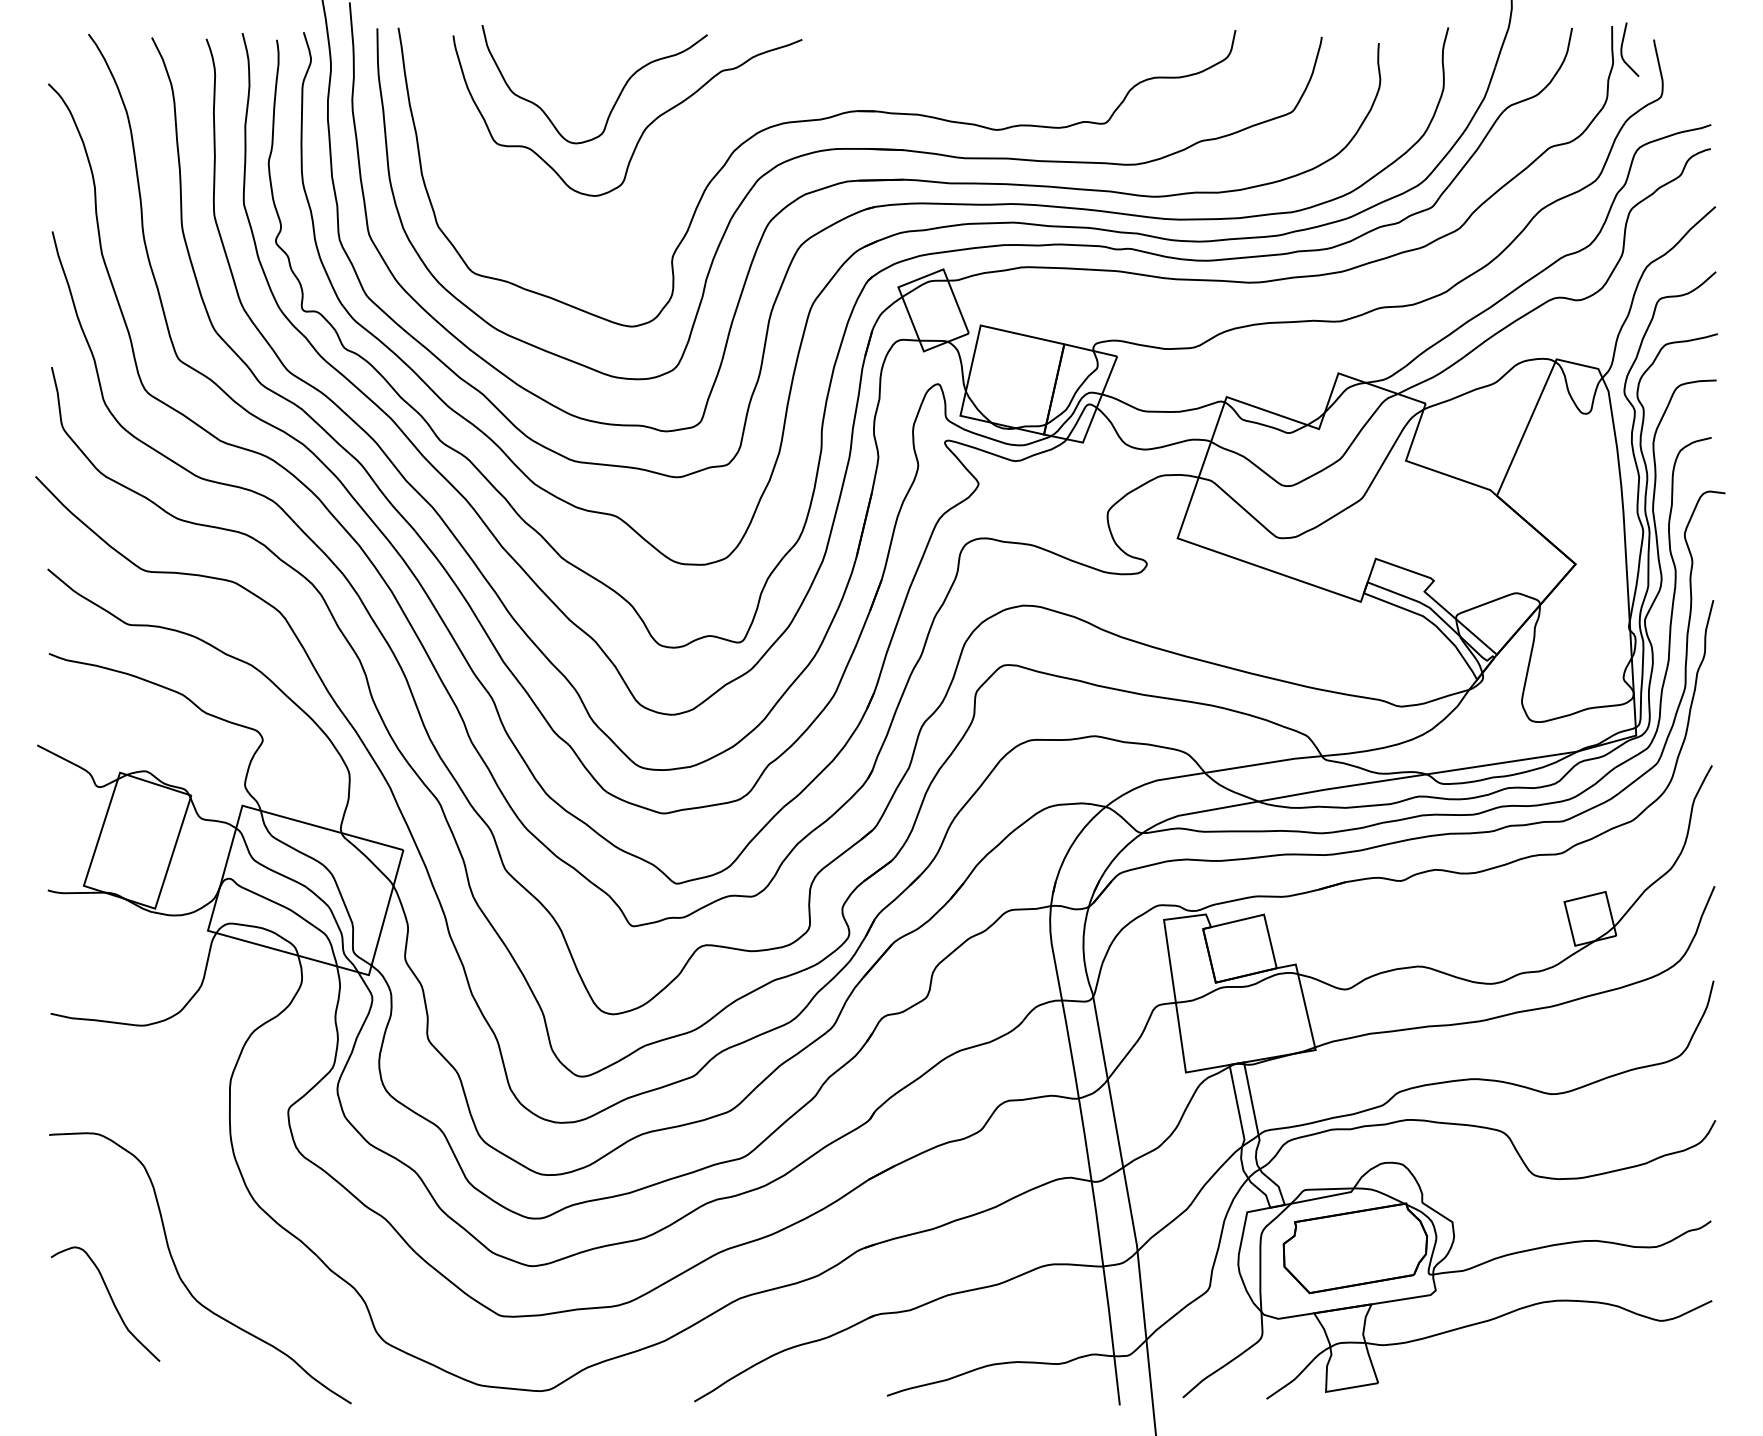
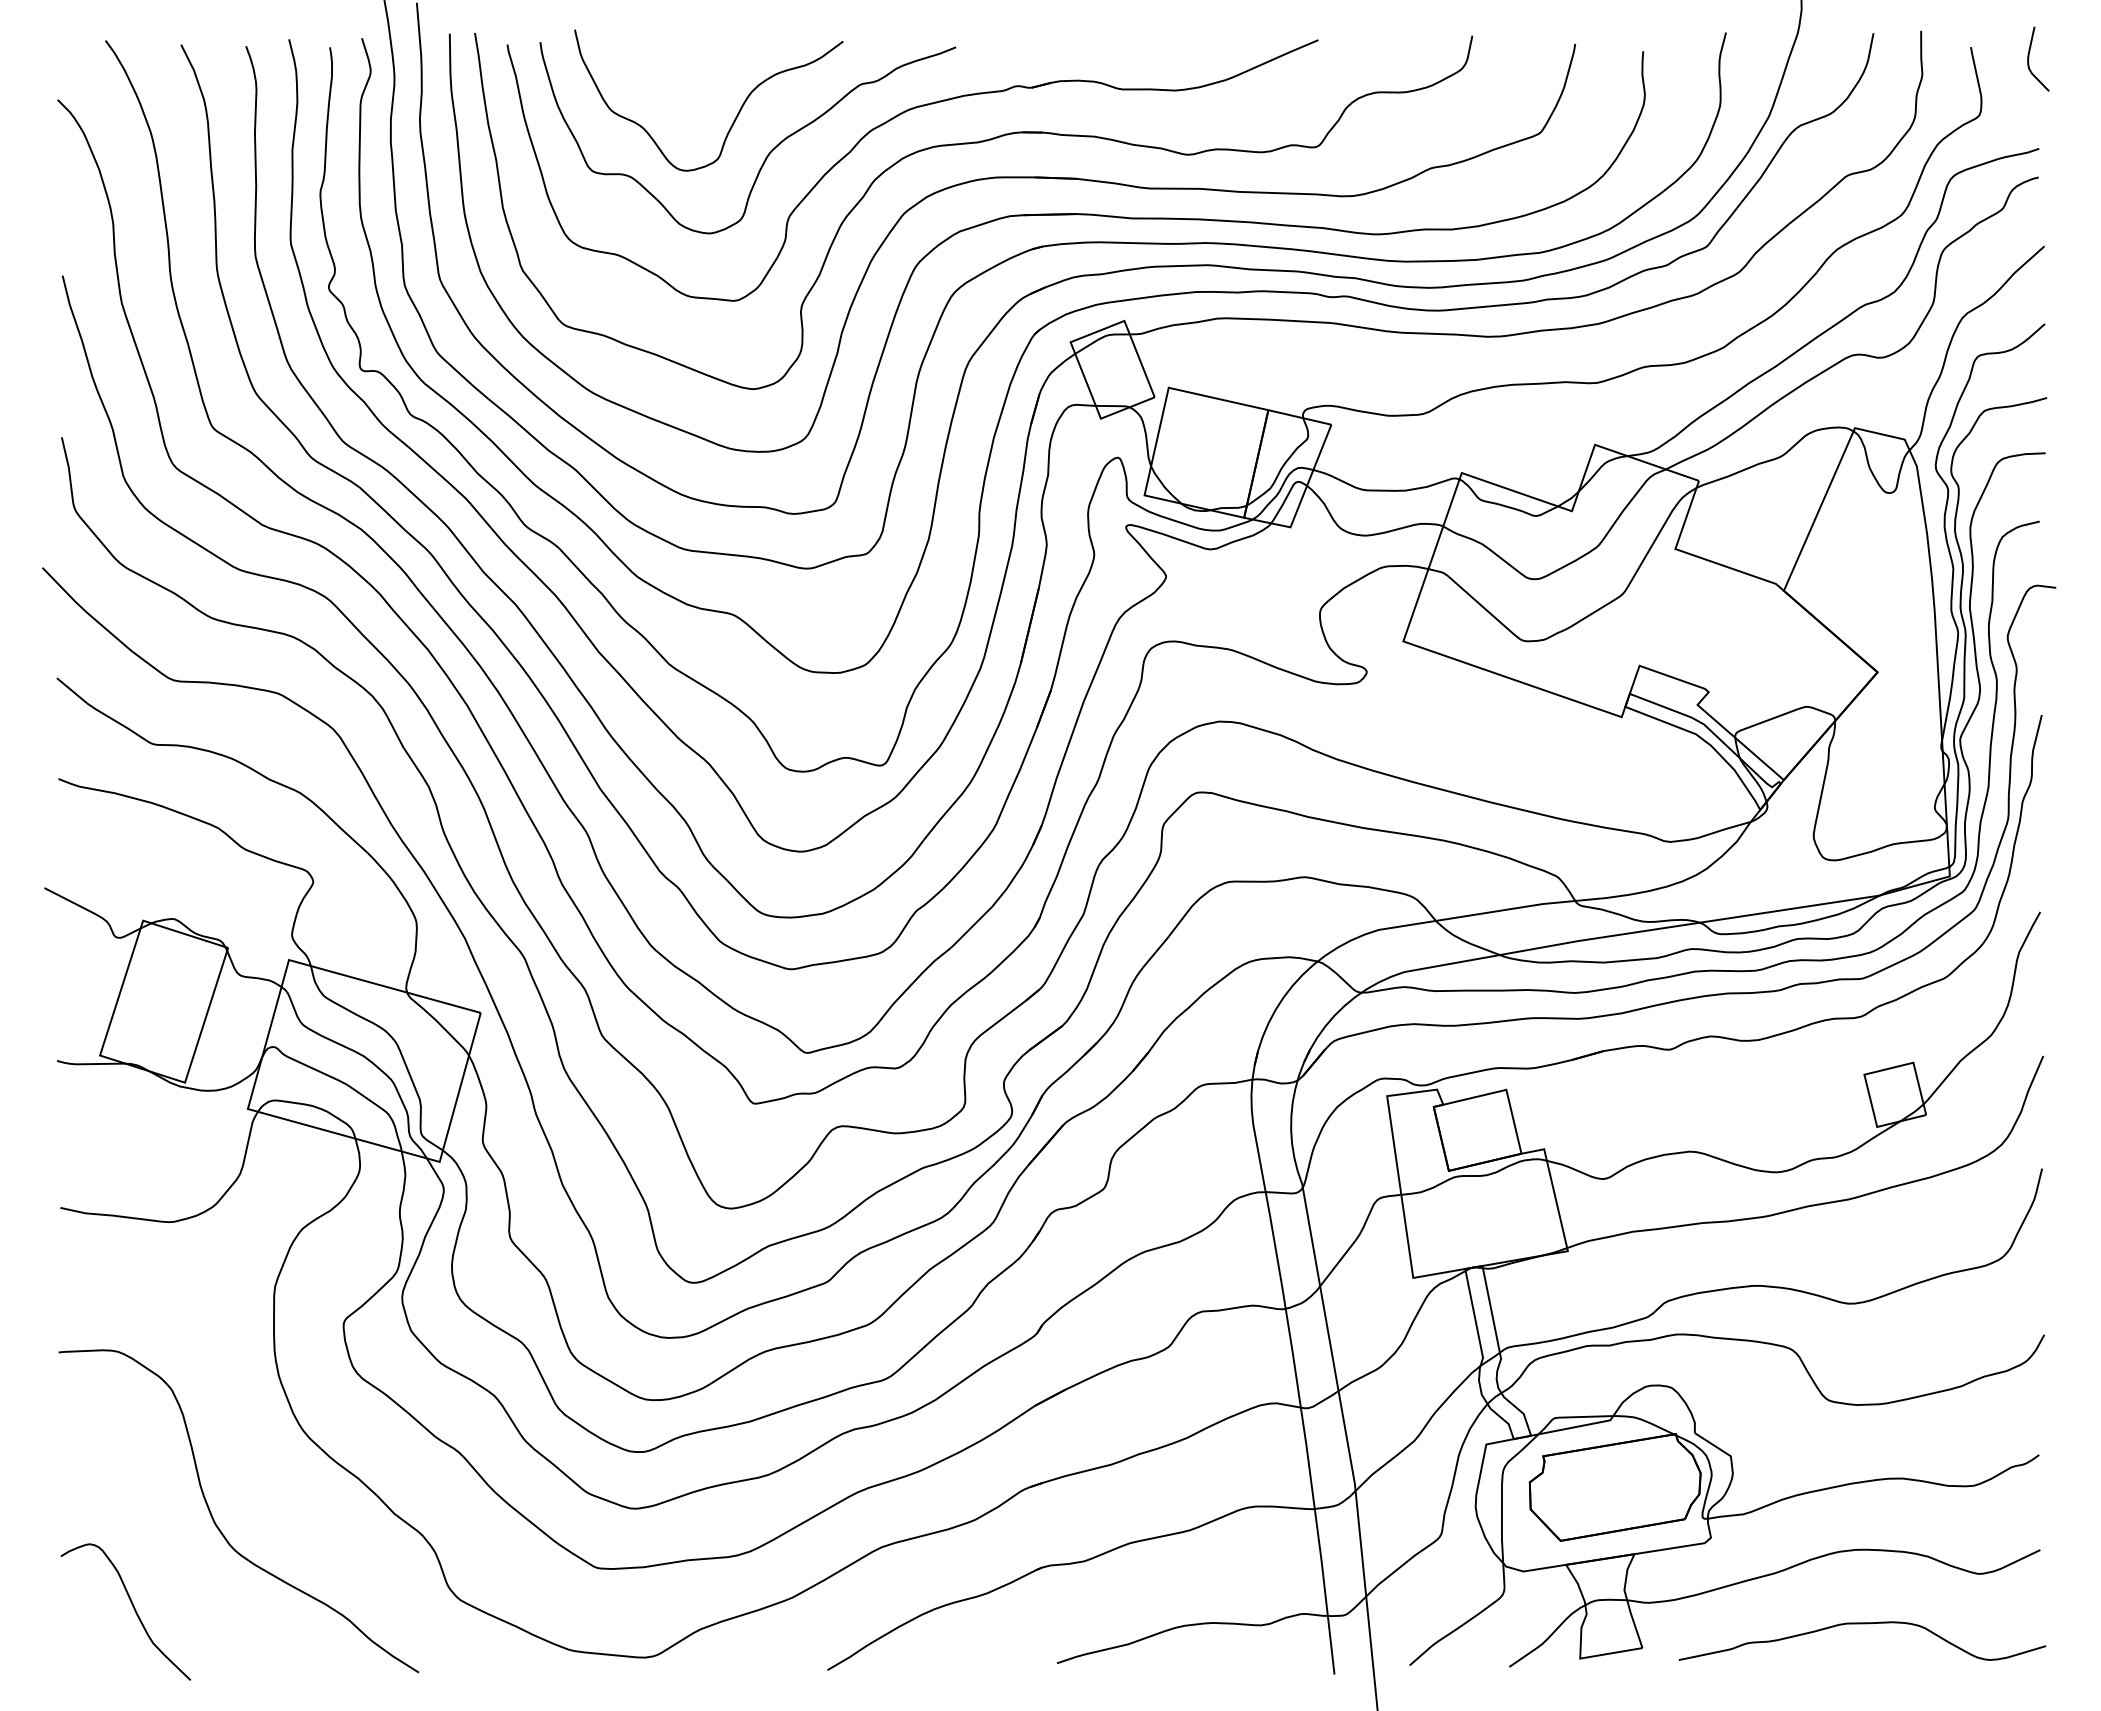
curve: (1622, 48) -> (2029, 57), moved
part: (745, 102) -> (888, 122), added
curve: (111, 1302) -> (133, 1609), moved
curve: (1562, 1363) -> (1862, 1624), added

